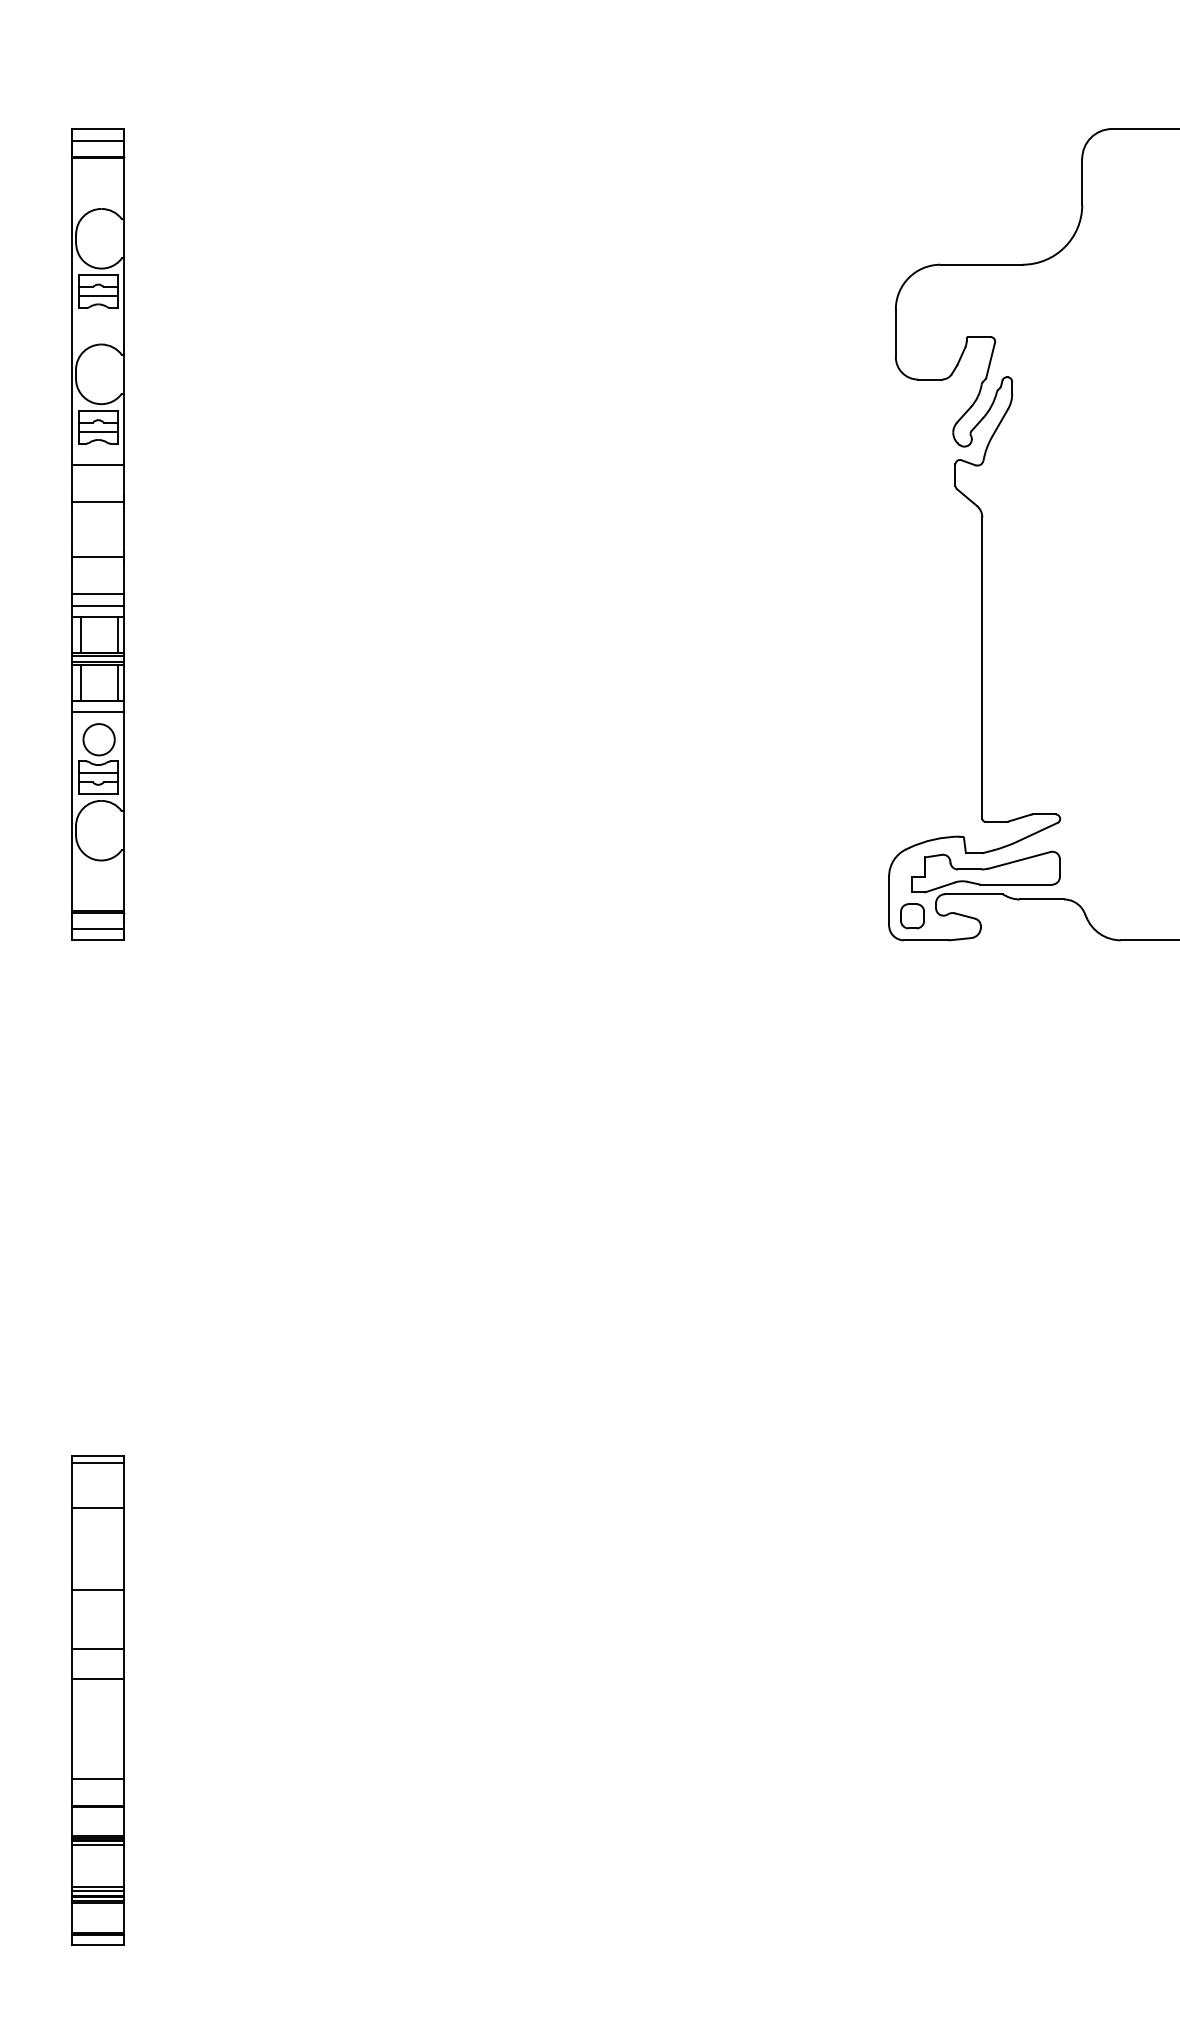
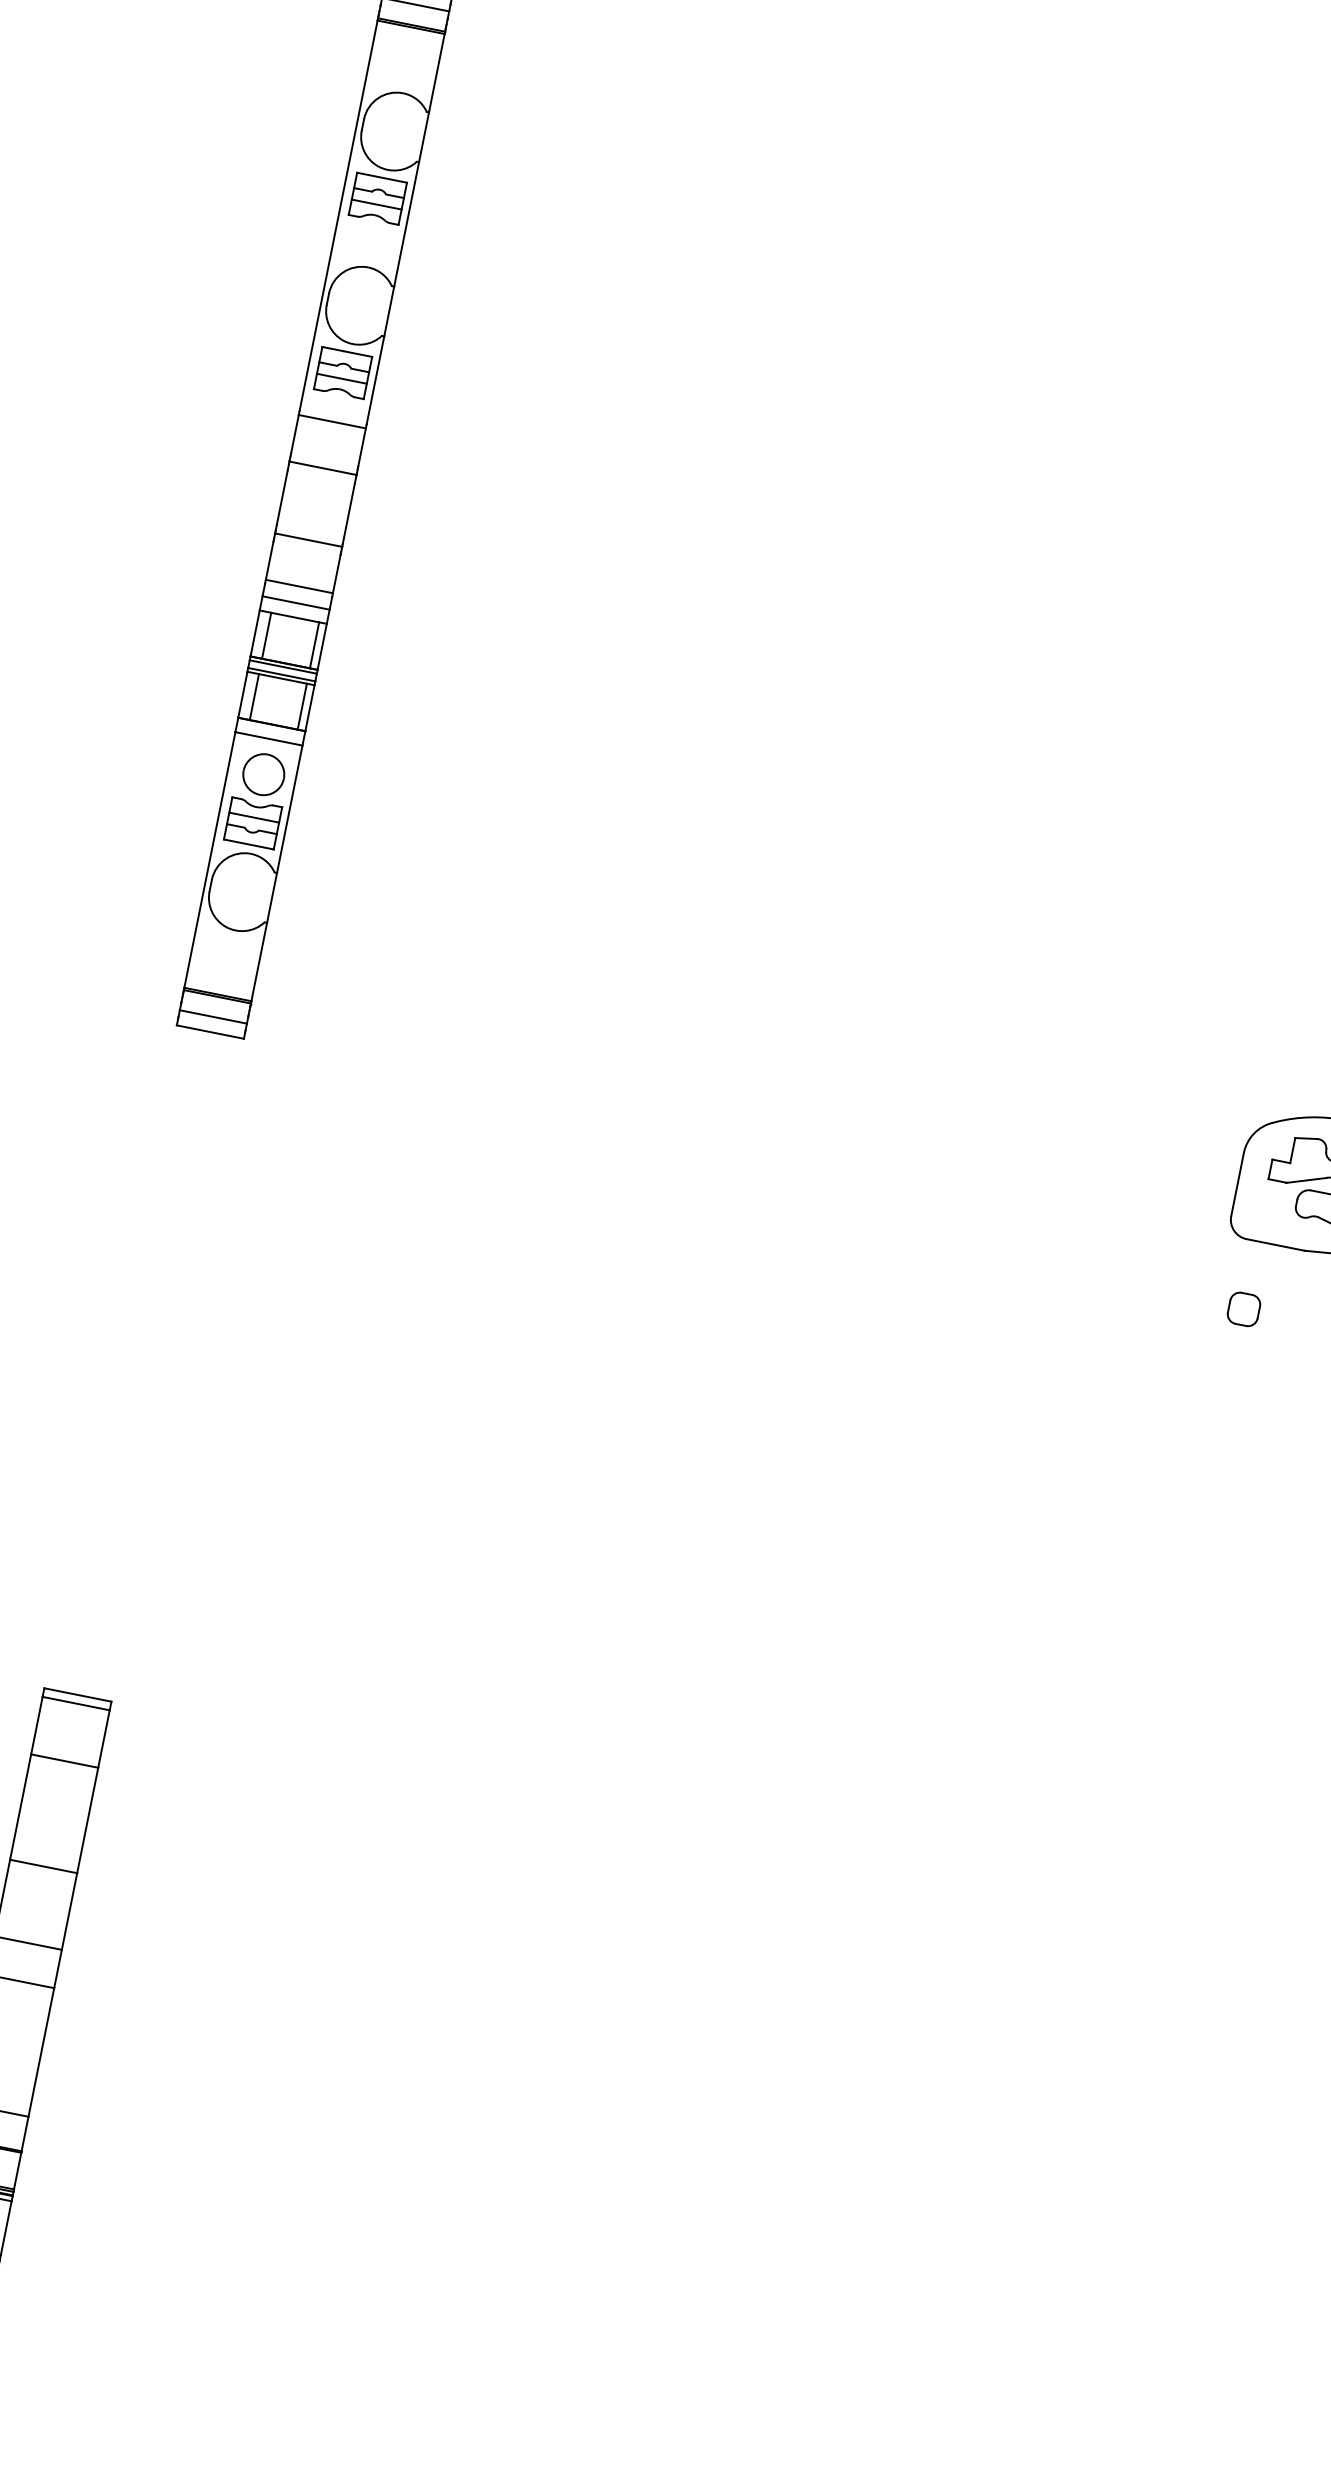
part: (912, 916) -> (1243, 1309), moved

